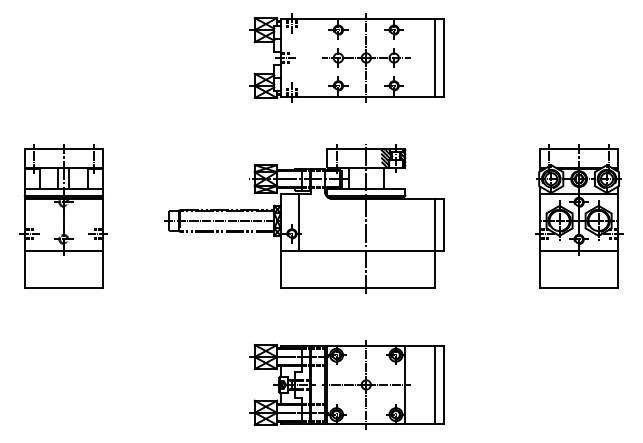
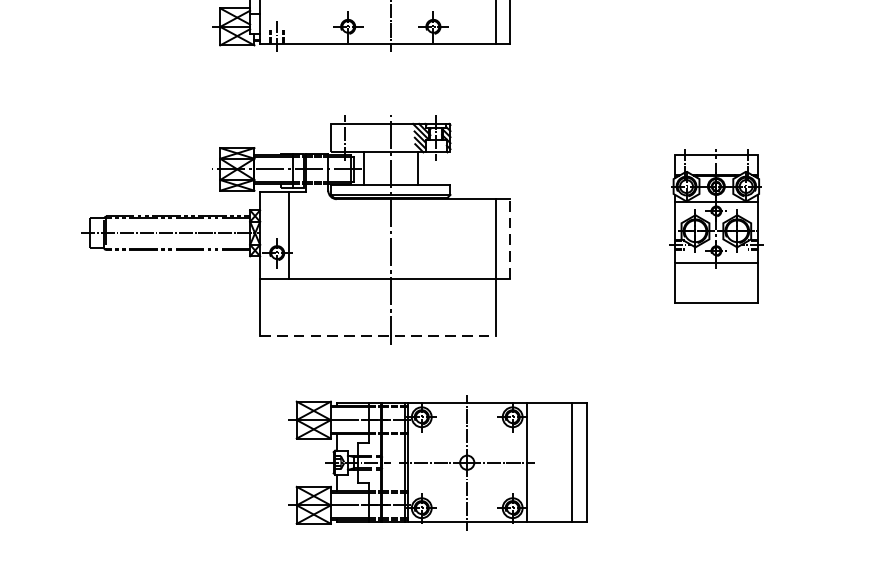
part: (579, 216) -> (716, 226), size x0.7
line: (444, 224) -> (510, 238), solid -> dashed
line: (358, 287) -> (378, 335), solid -> dashed
part: (346, 384) -> (436, 462), moved

